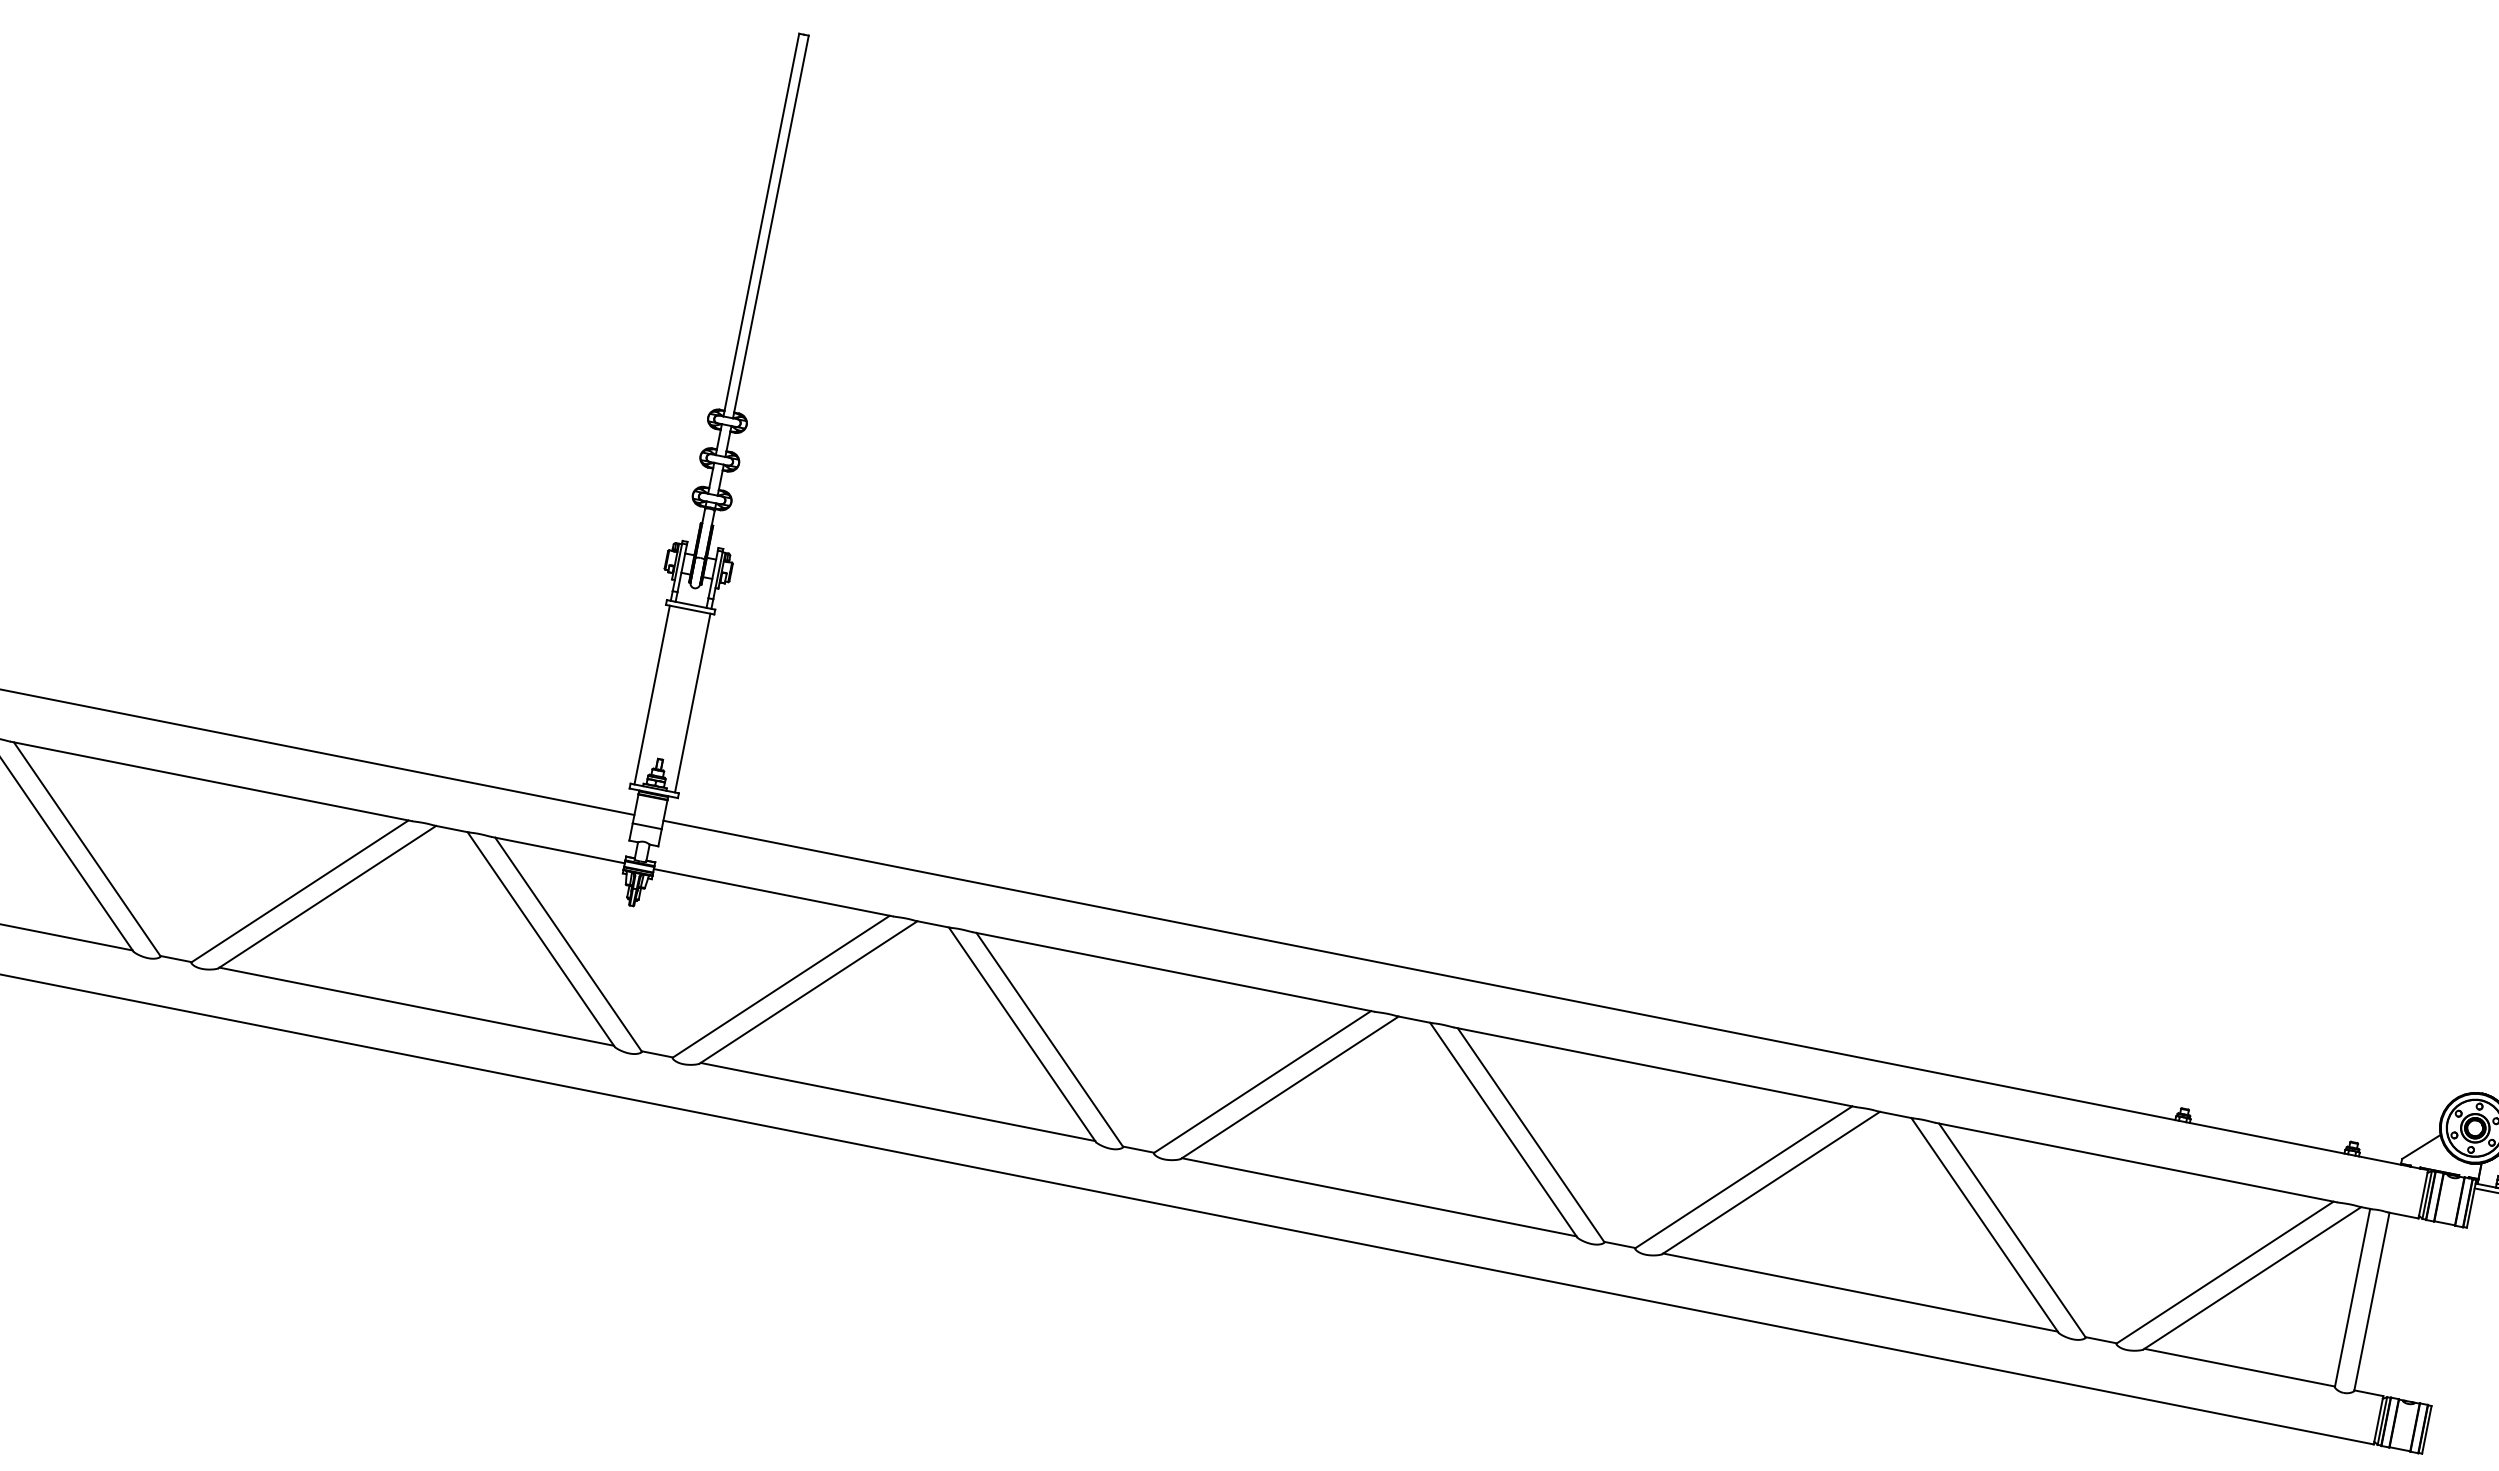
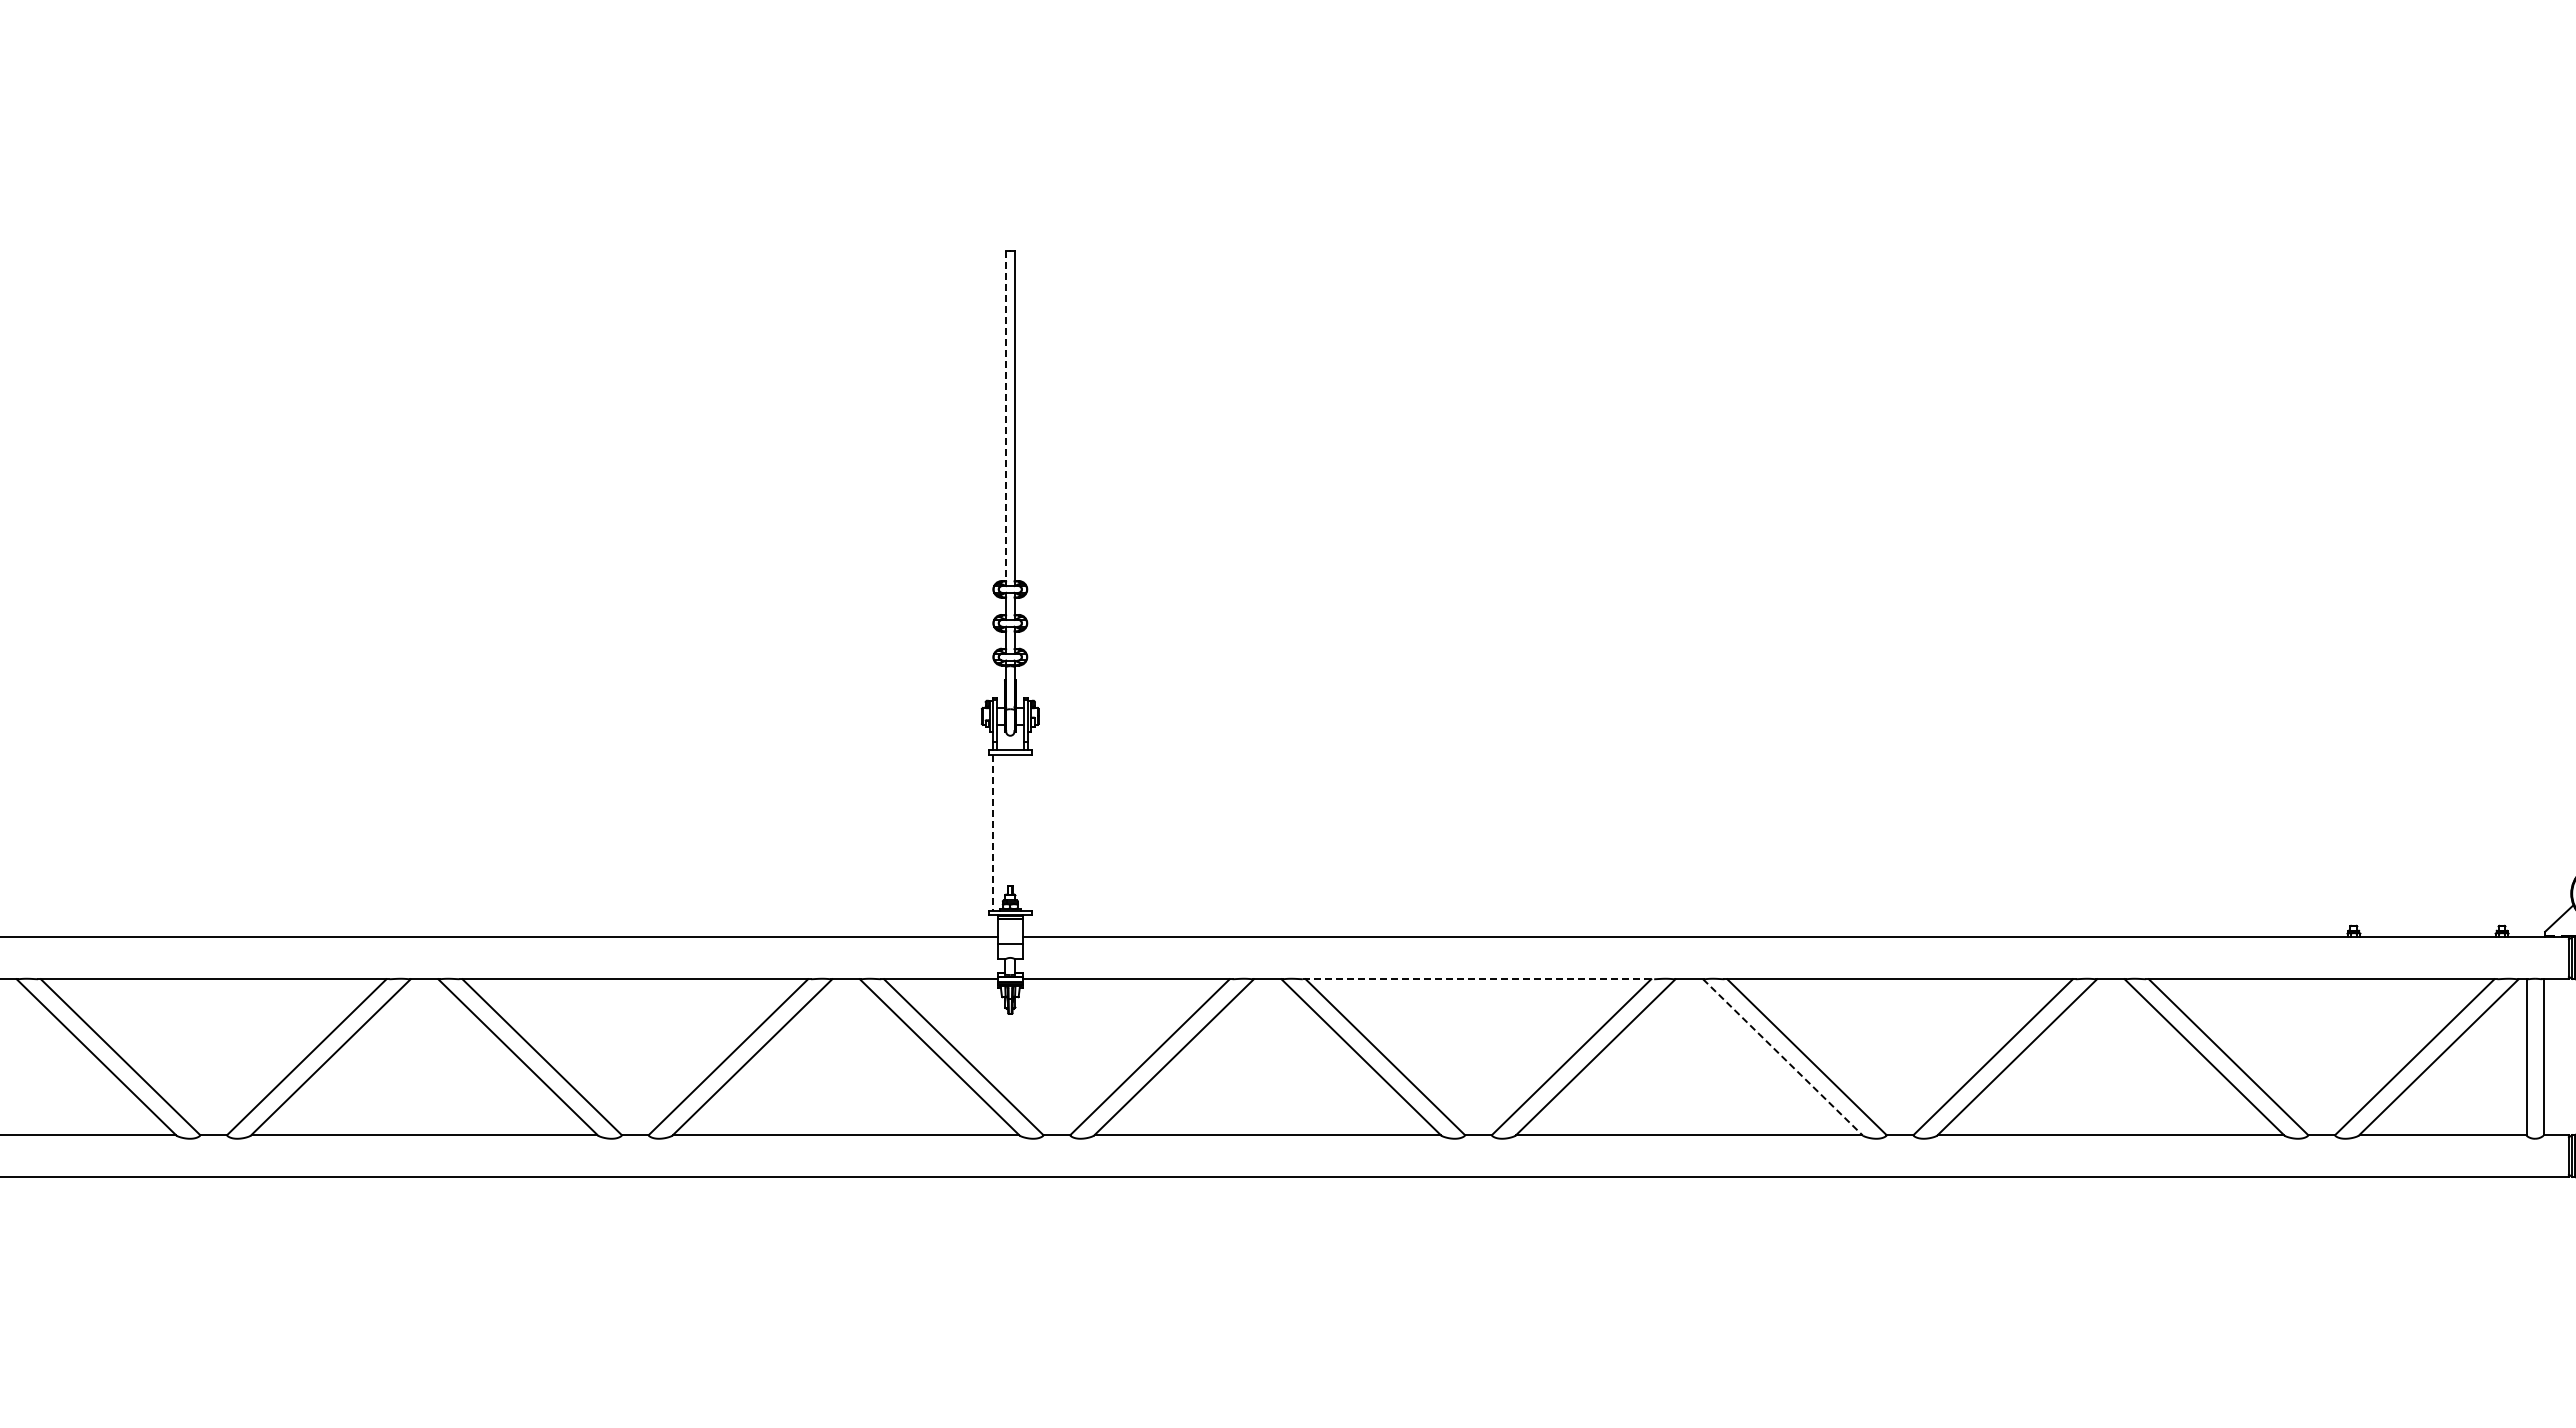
line: (761, 225) -> (1006, 418), solid -> dashed
line: (651, 695) -> (992, 833), solid -> dashed
line: (693, 702) -> (1028, 832), removed
line: (1173, 972) -> (1478, 979), solid -> dashed
line: (1503, 1130) -> (1782, 1057), solid -> dashed

